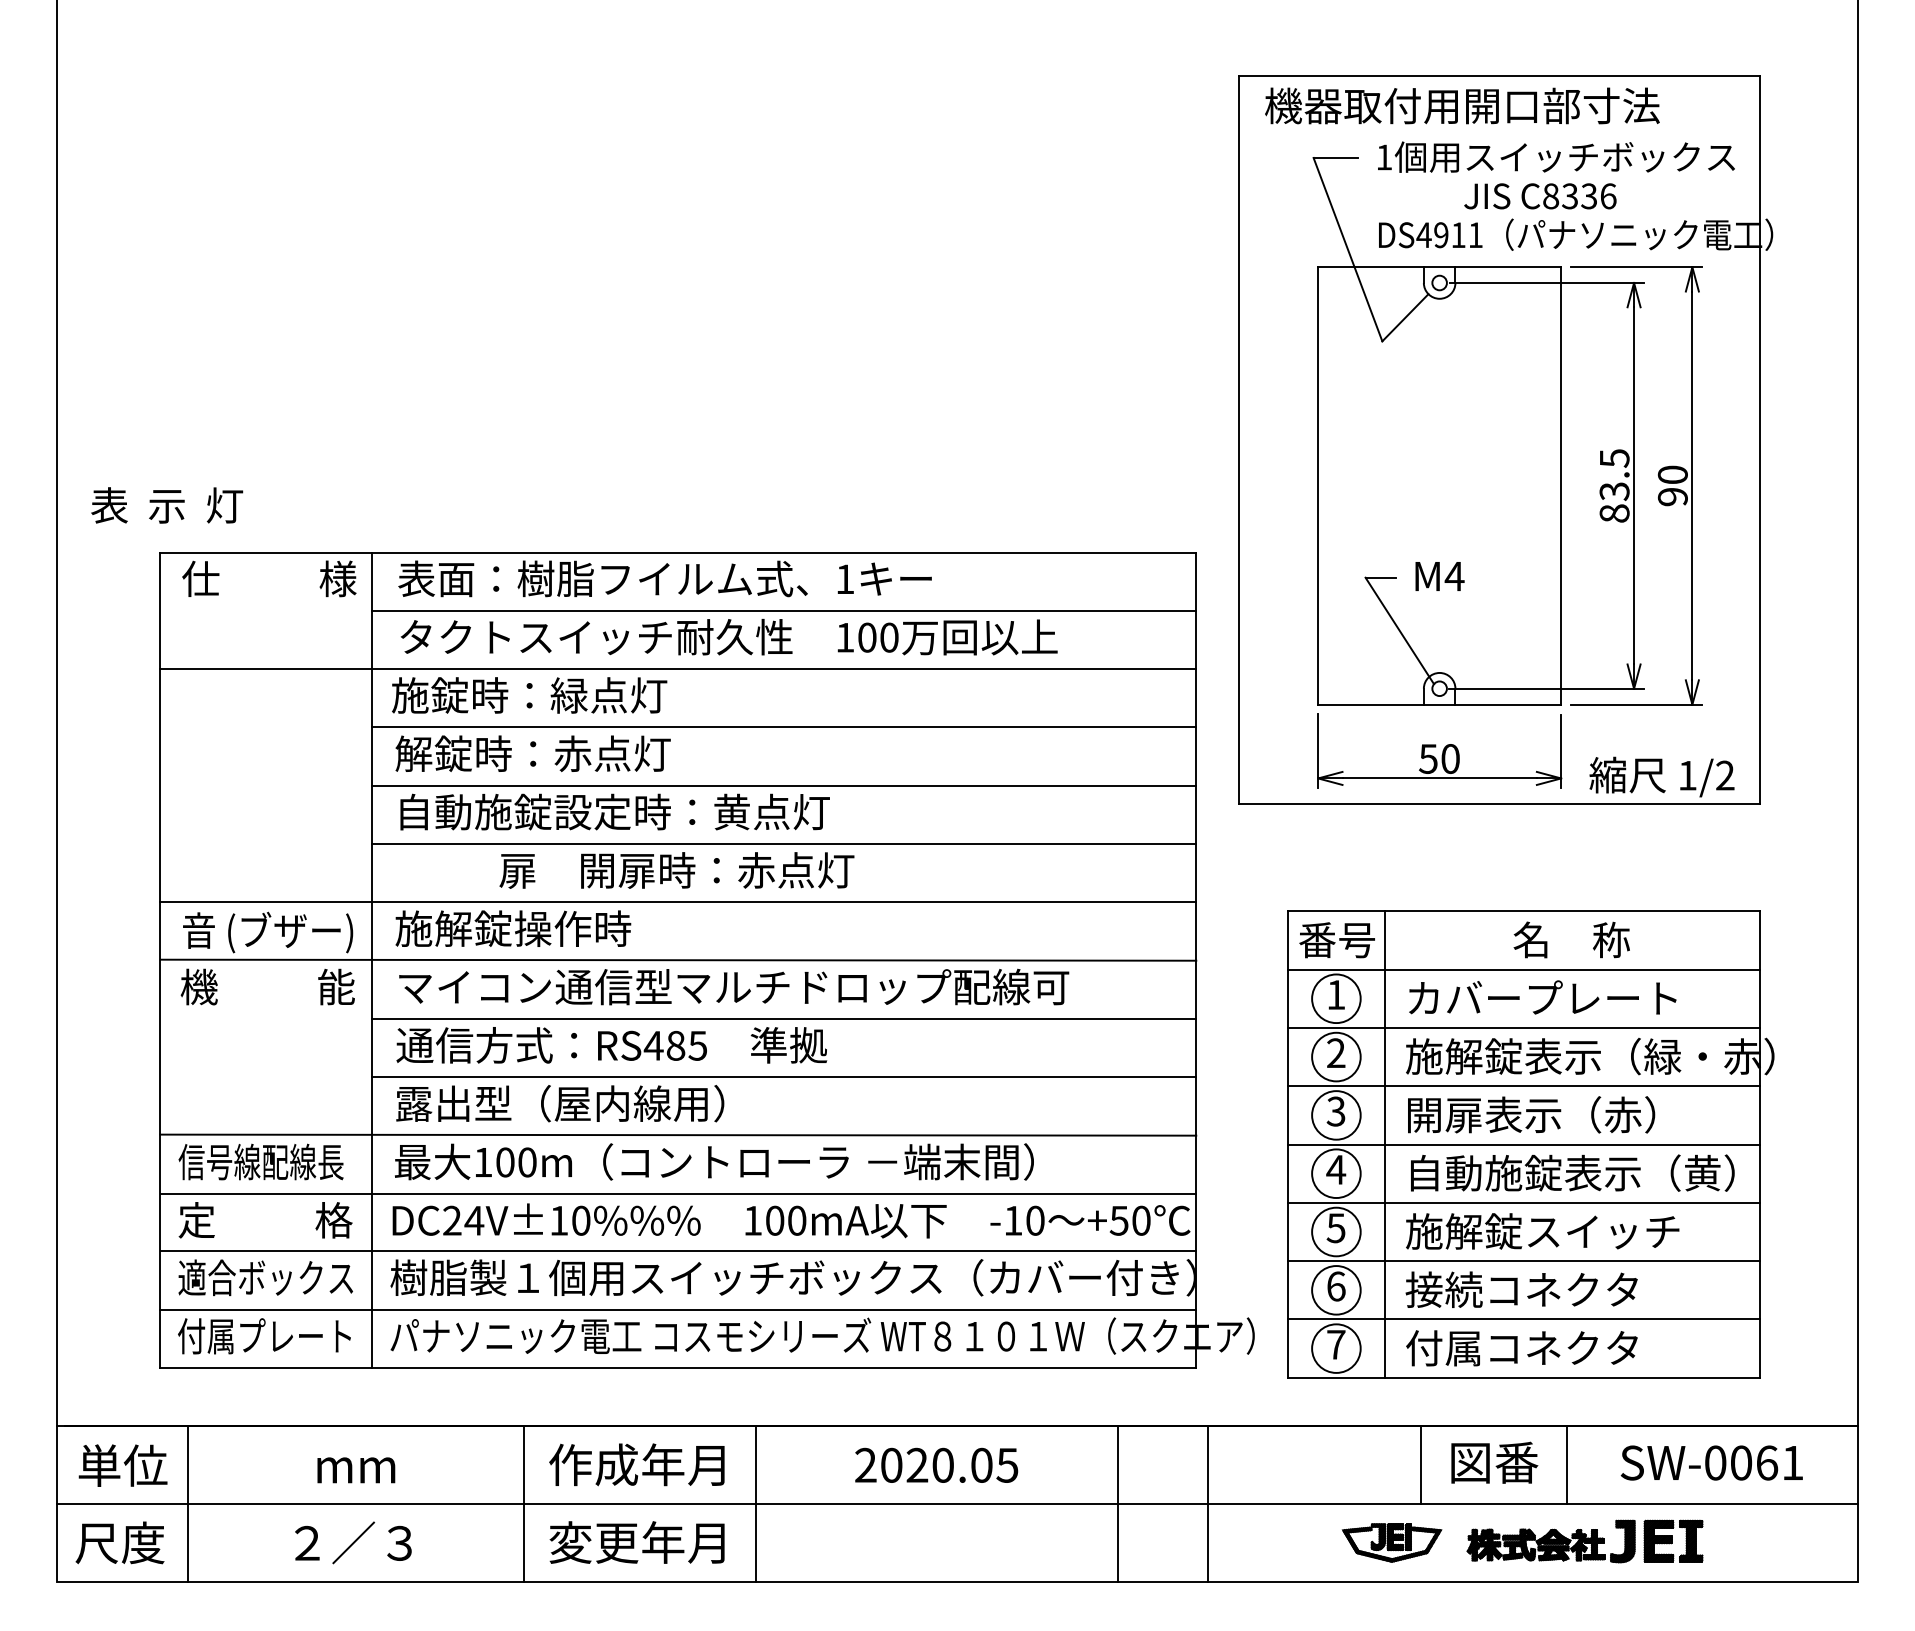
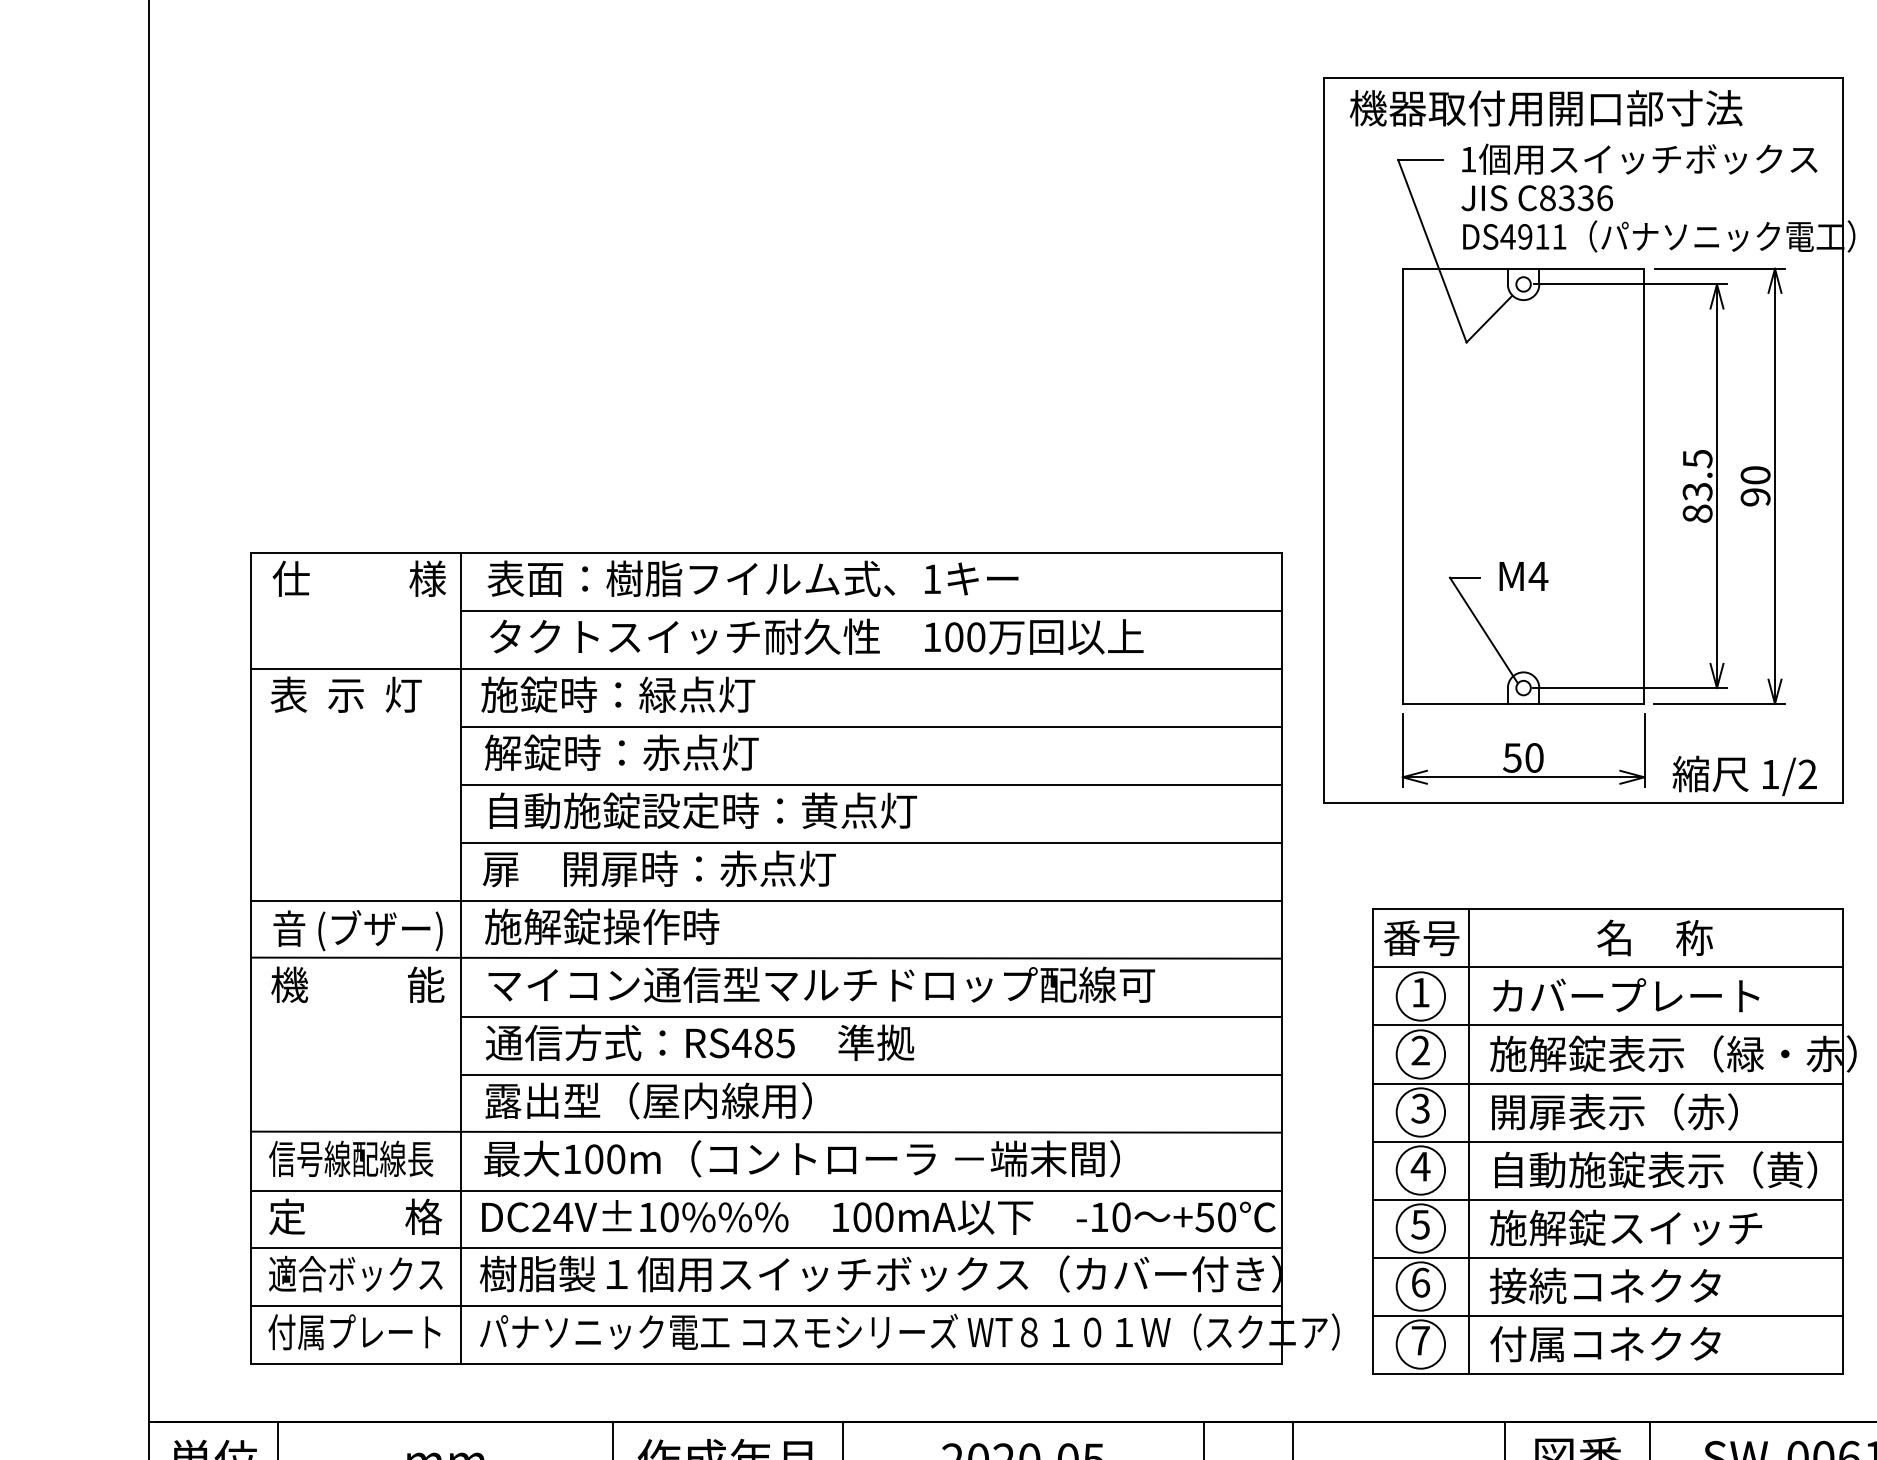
text: (1540, 196) -> (1537, 198), moved
text: (167, 505) -> (346, 694), moved
text: (676, 870) -> (658, 868), moved

